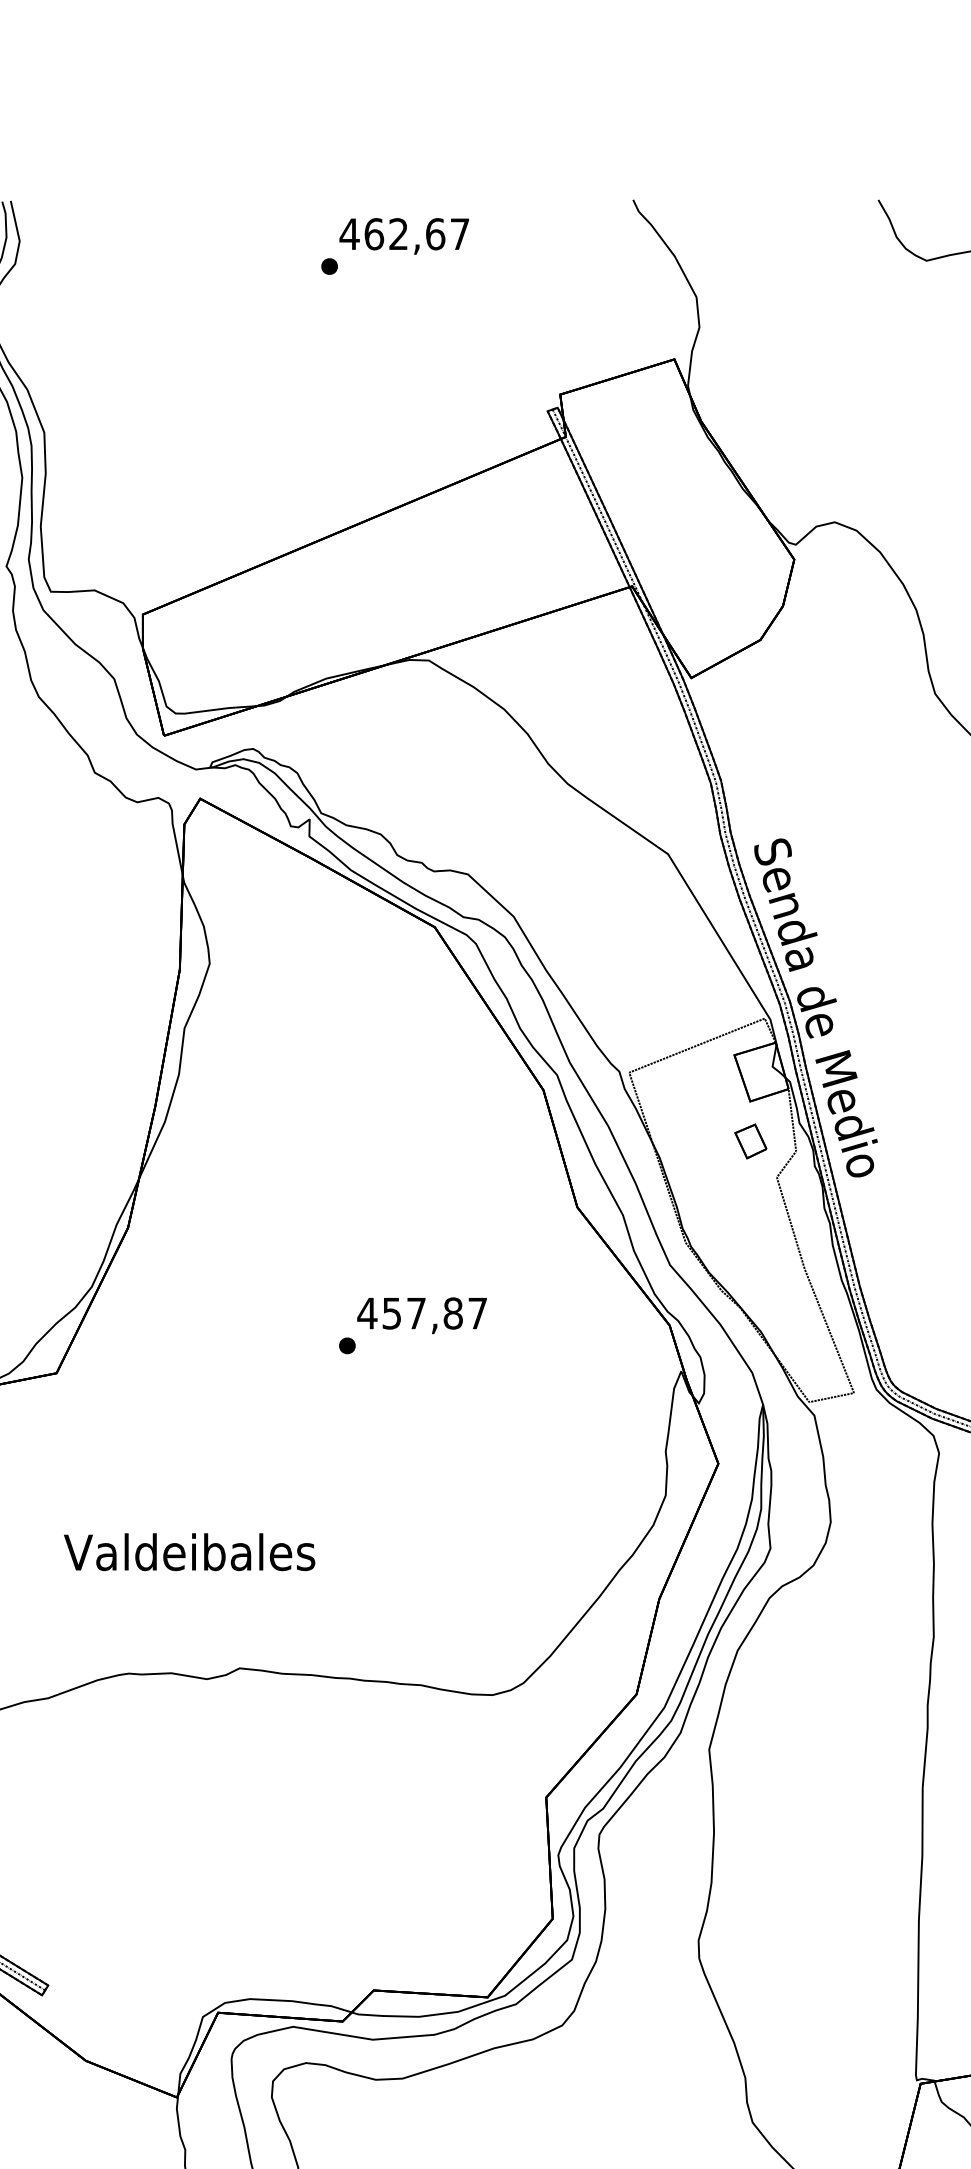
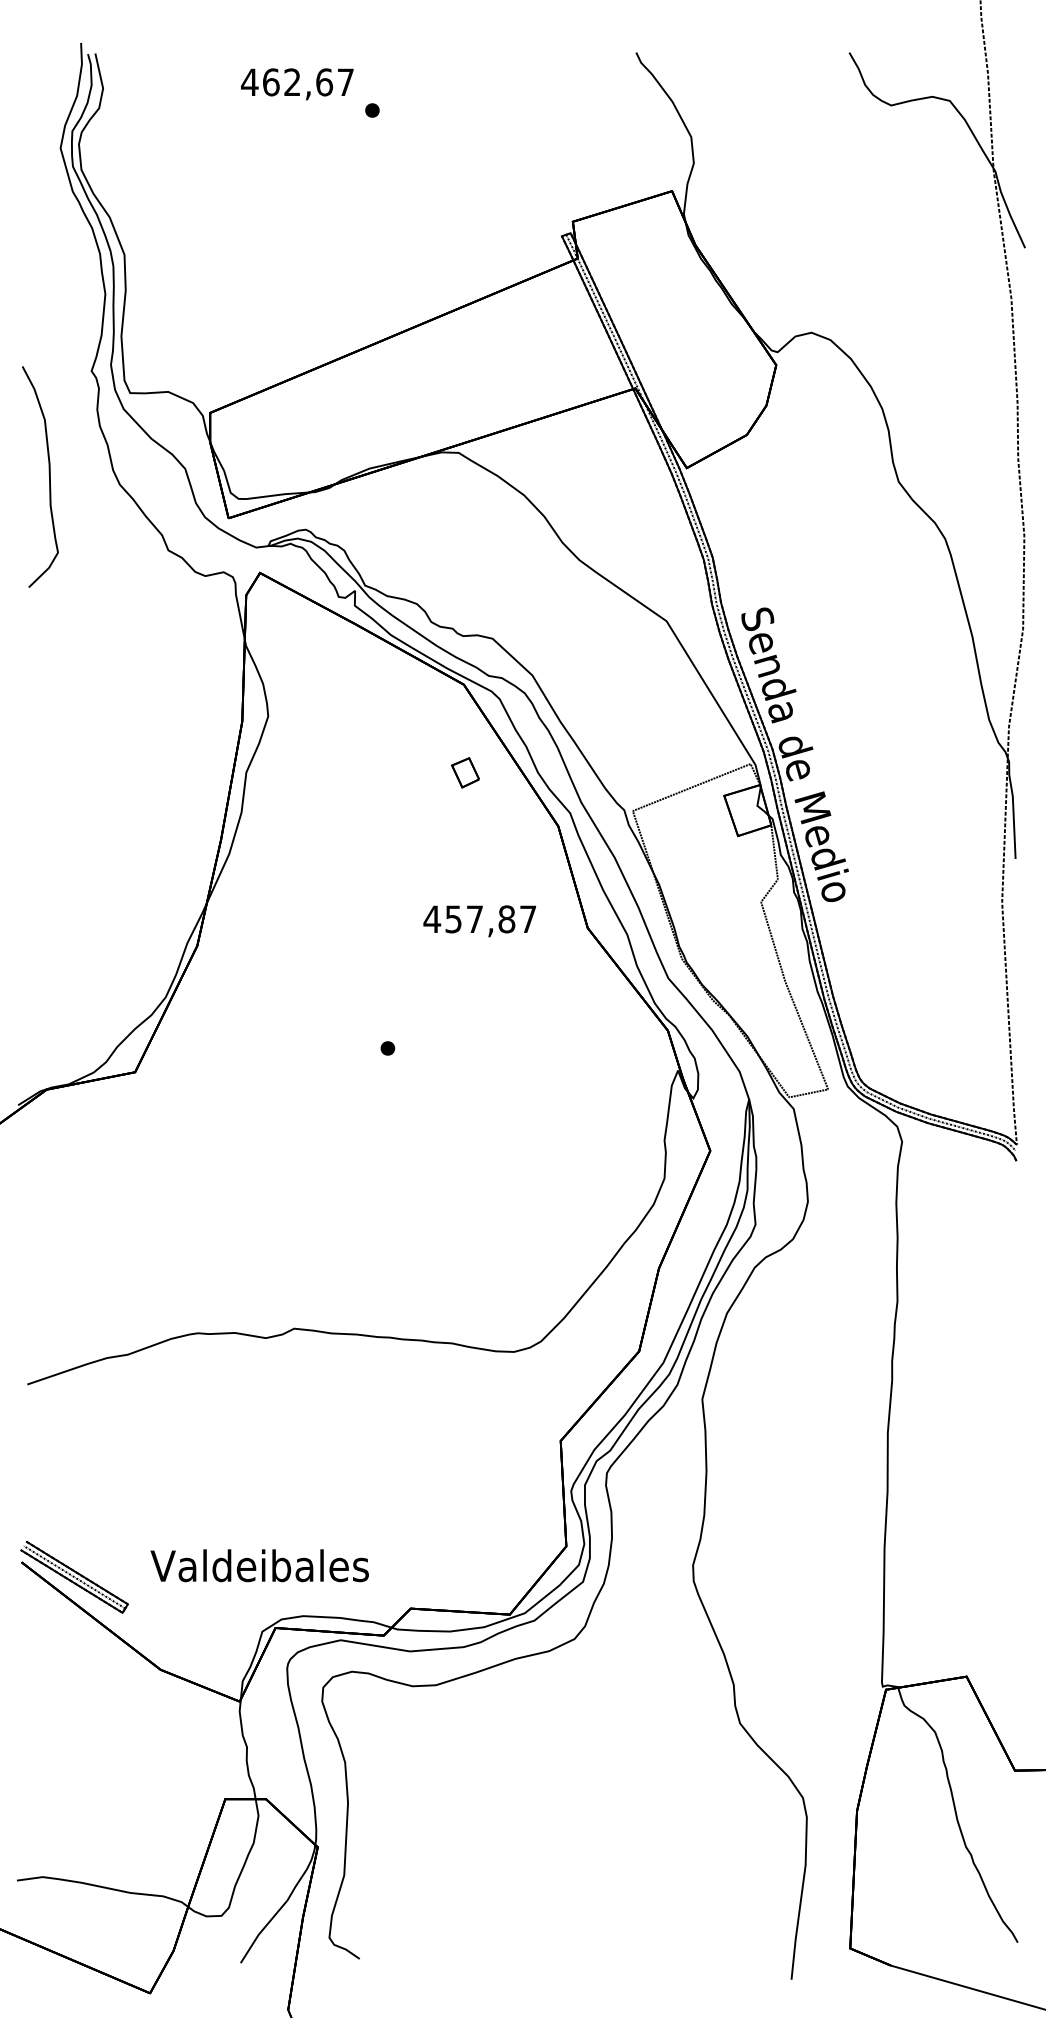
text: (404, 236) -> (297, 84), moved
part: (750, 1141) -> (465, 772), moved
text: (421, 1315) -> (479, 921), moved
text: (189, 1551) -> (259, 1565), moved

